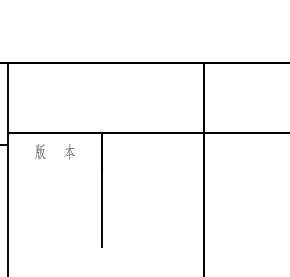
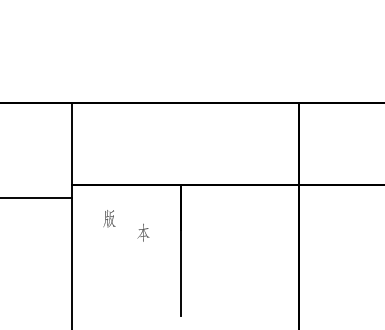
part: (40, 151) -> (109, 218), moved
part: (69, 151) -> (143, 232), moved

